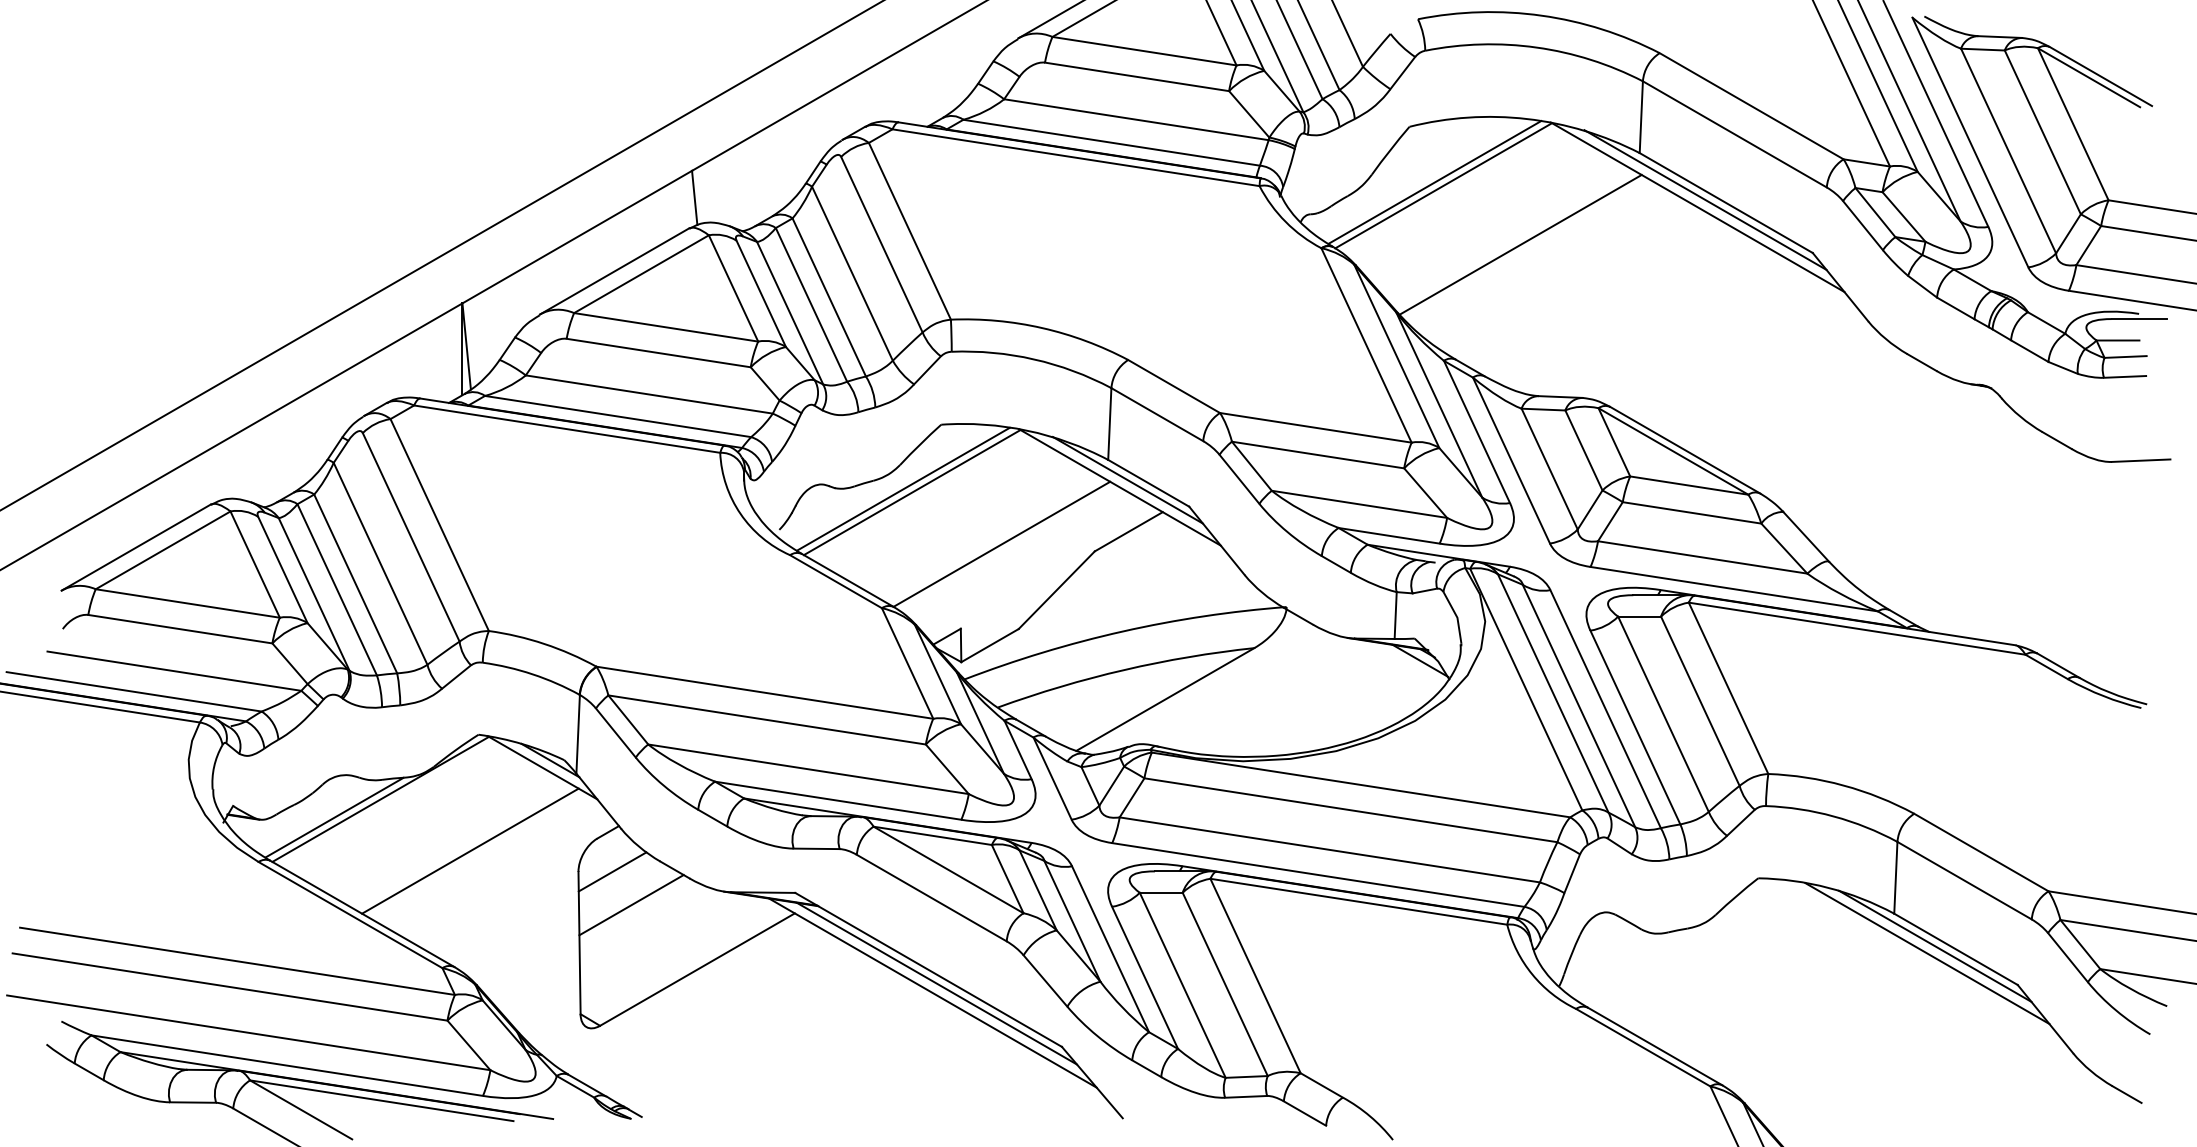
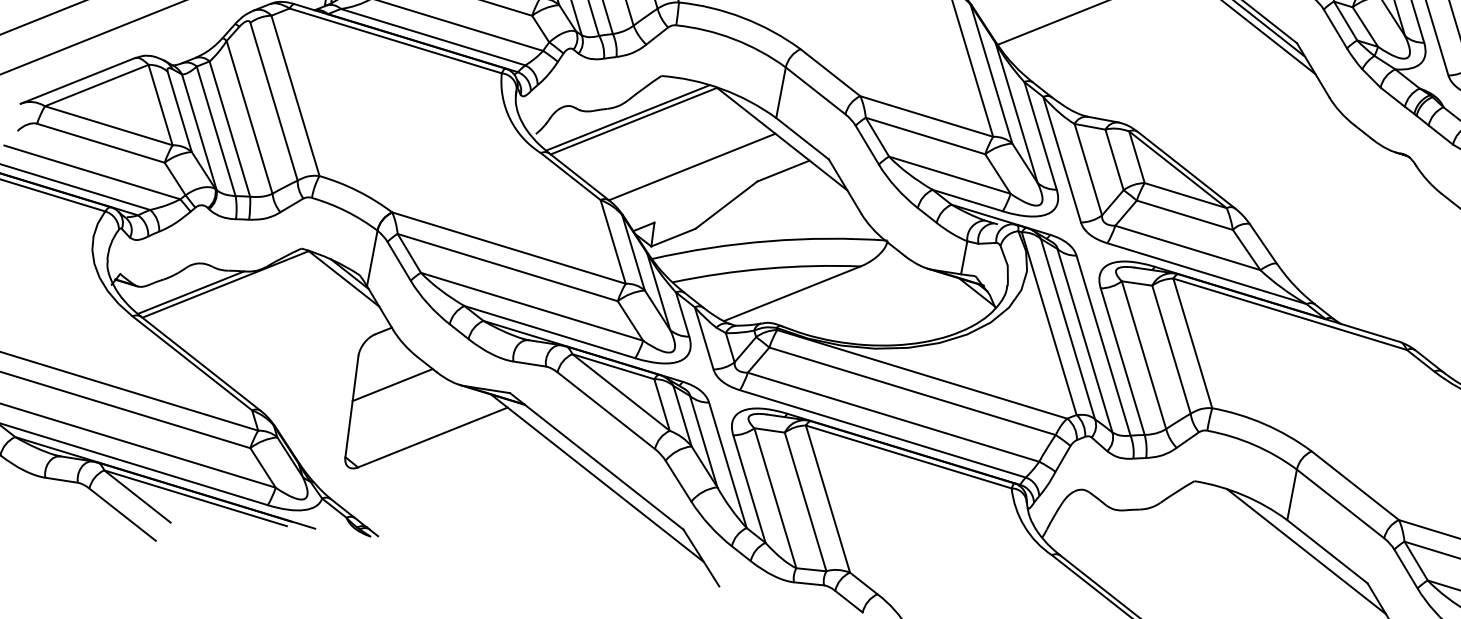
line: (1127, 480) -> (787, 134), removed
line: (470, 850) -> (284, 329), removed
line: (612, 871) -> (382, 359), removed
line: (1935, 945) -> (1313, 546), removed
line: (936, 983) -> (600, 471), removed

